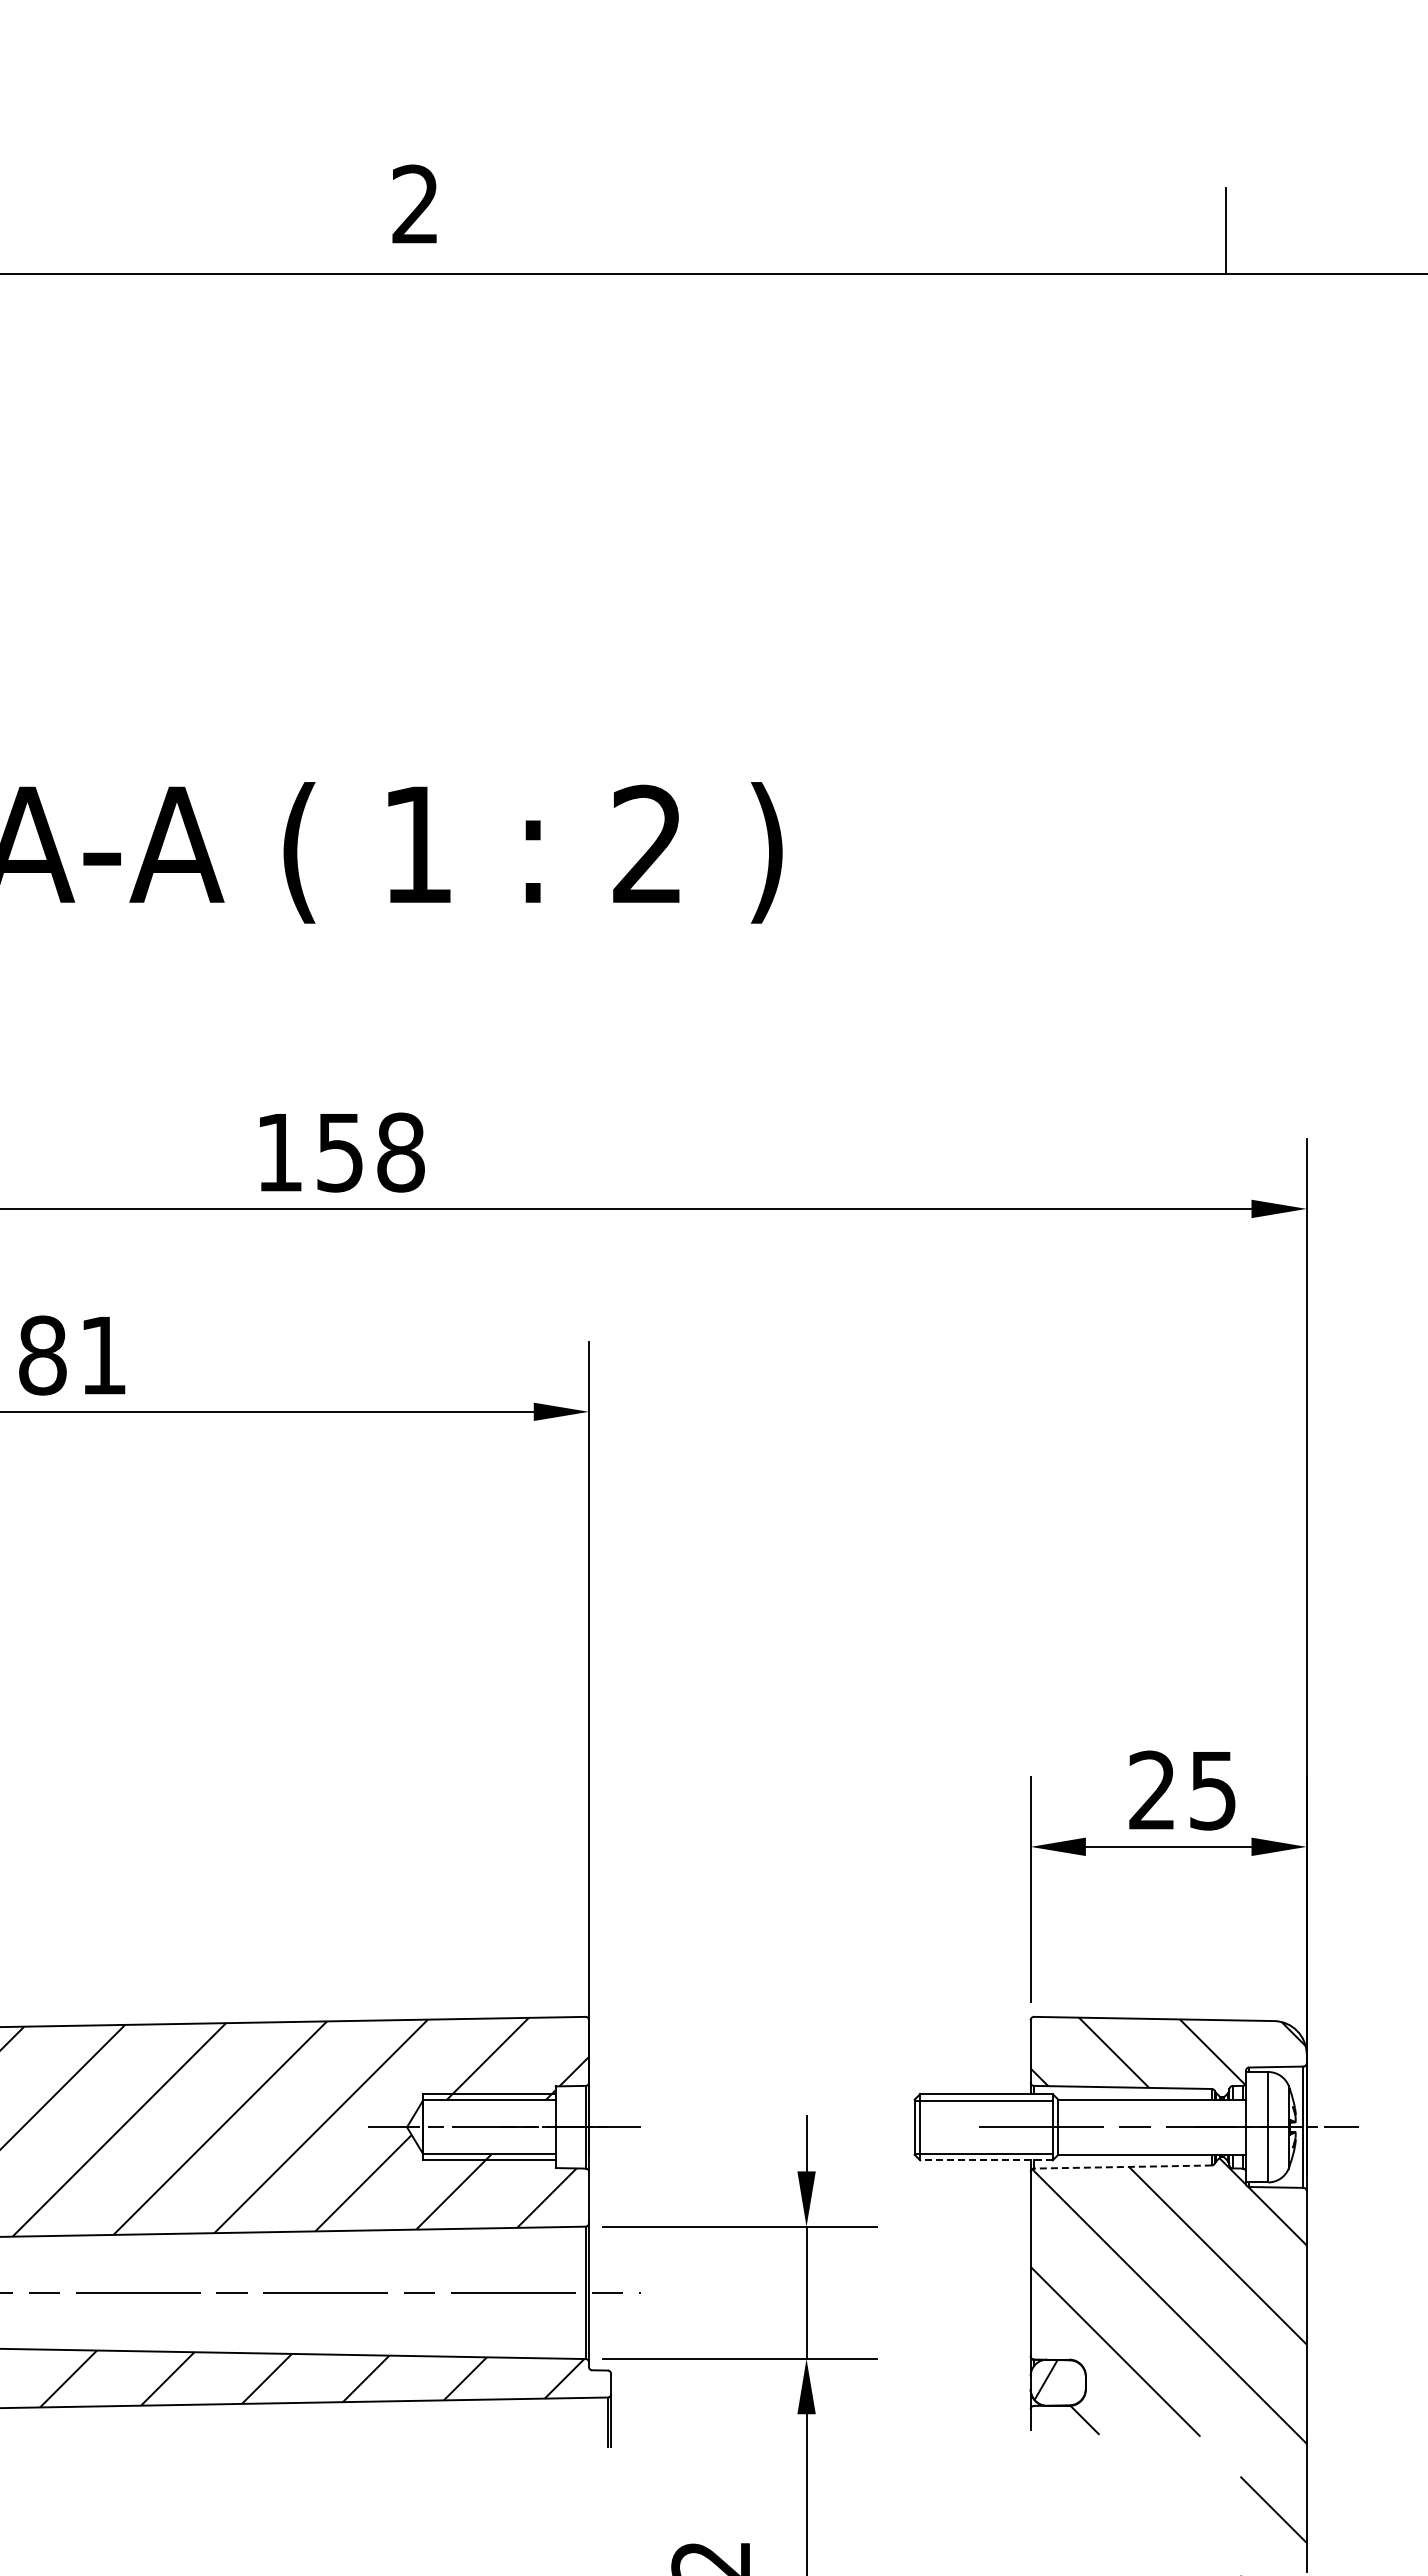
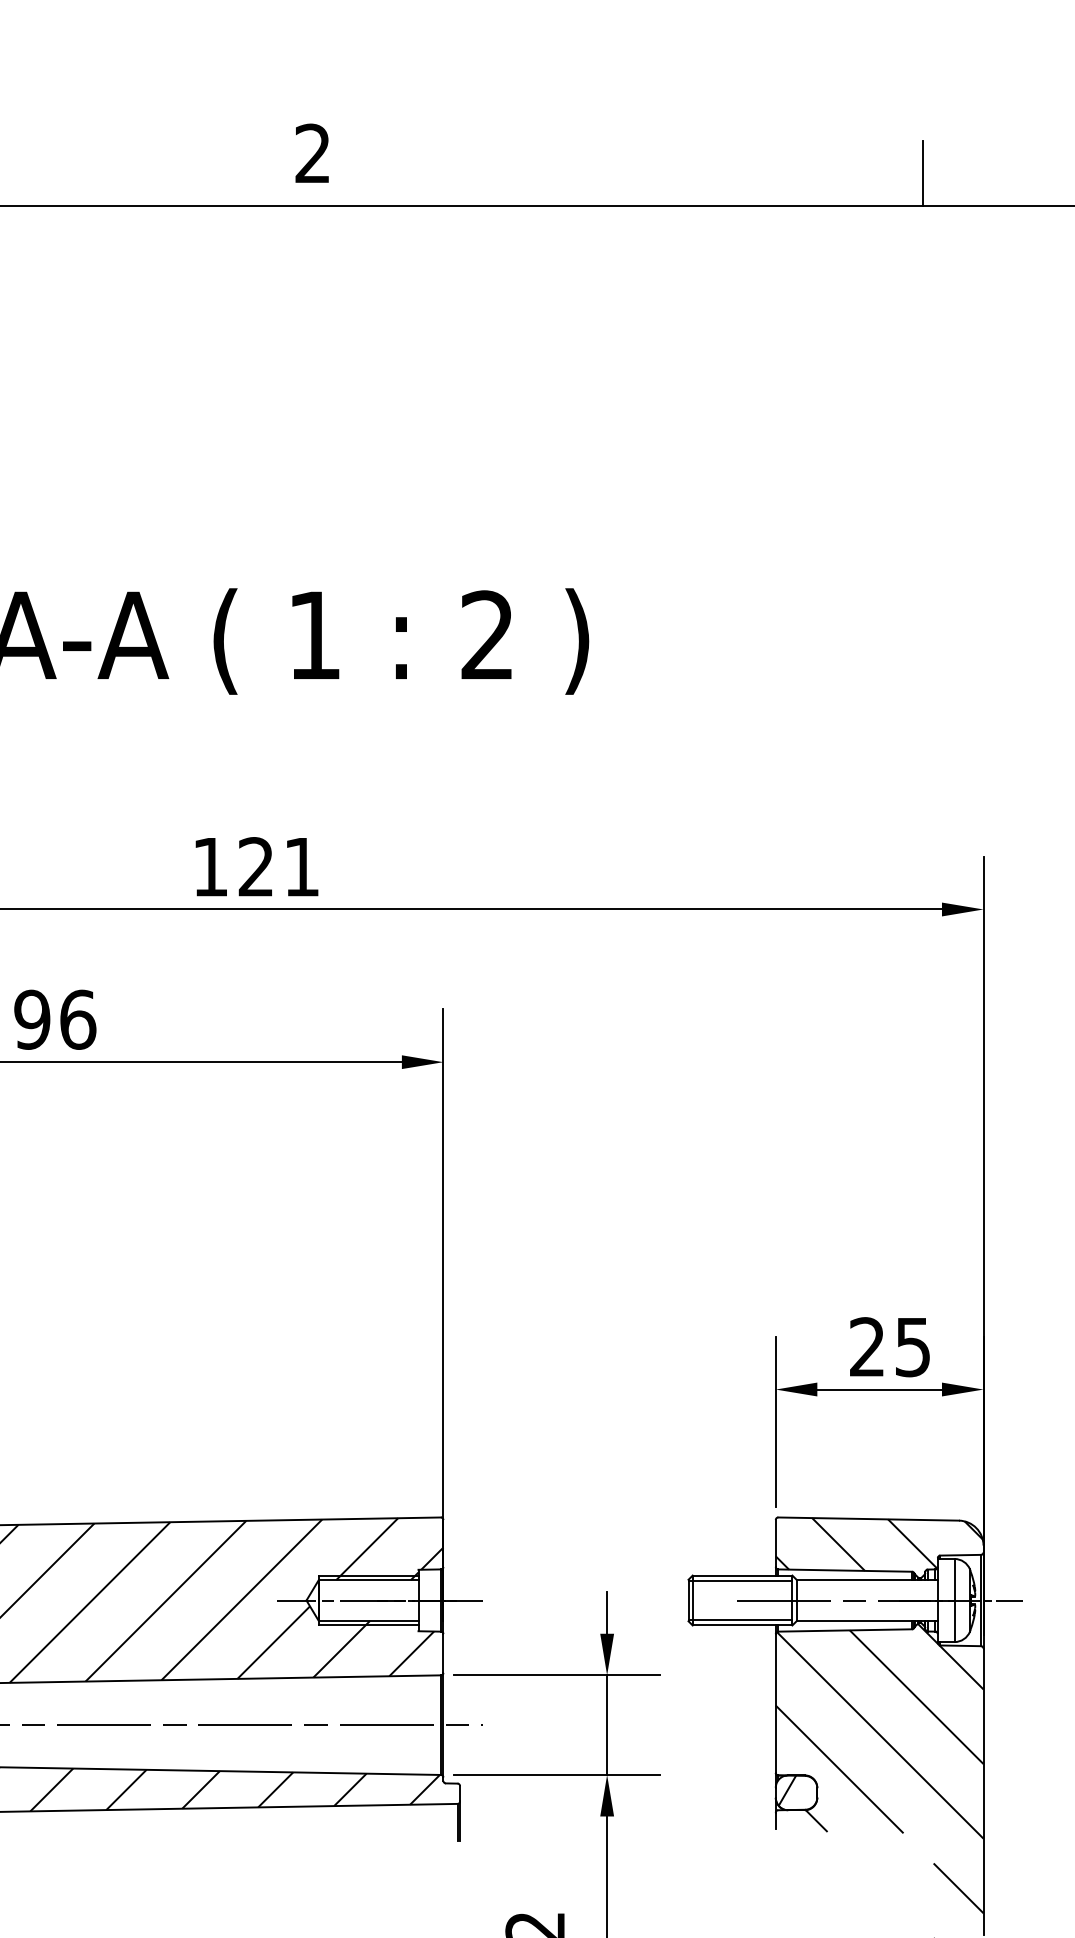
text: (370, 1152) -> (279, 867), 158 -> 121
text: (72, 1355) -> (54, 1019), 81 -> 96
line: (986, 2160) -> (742, 1625), dashed -> solid
line: (1122, 2167) -> (844, 1630), dashed -> solid

